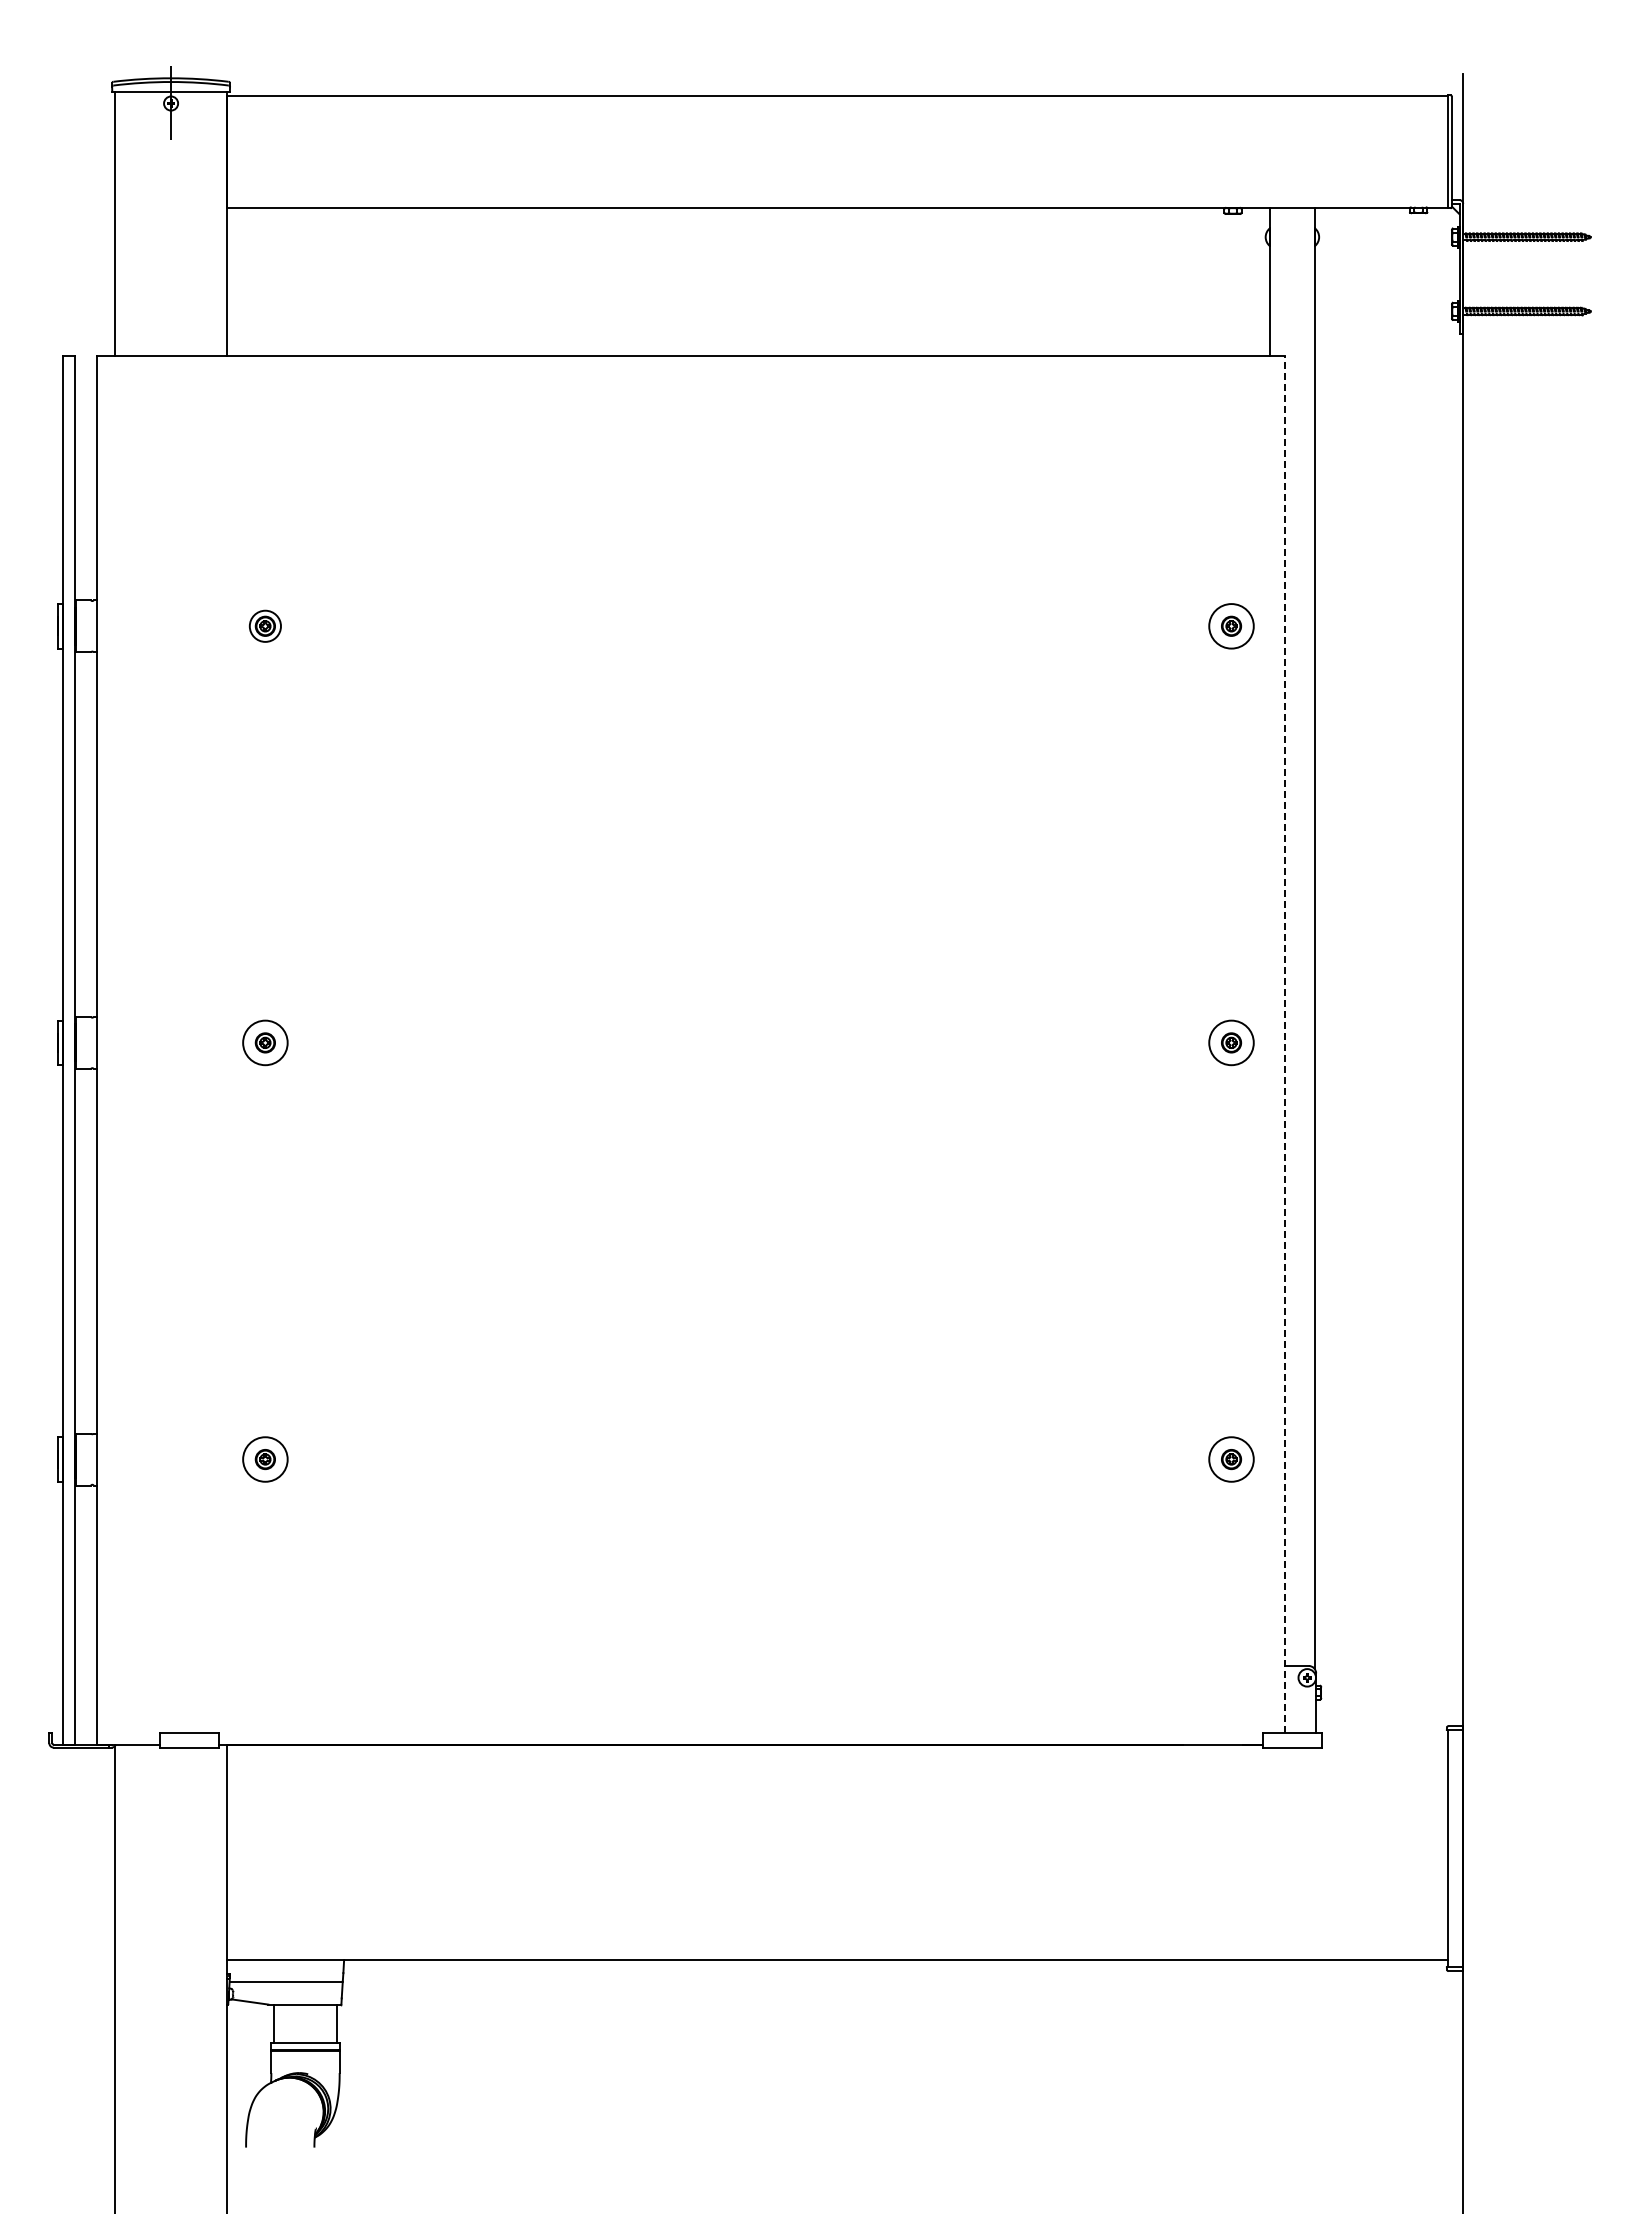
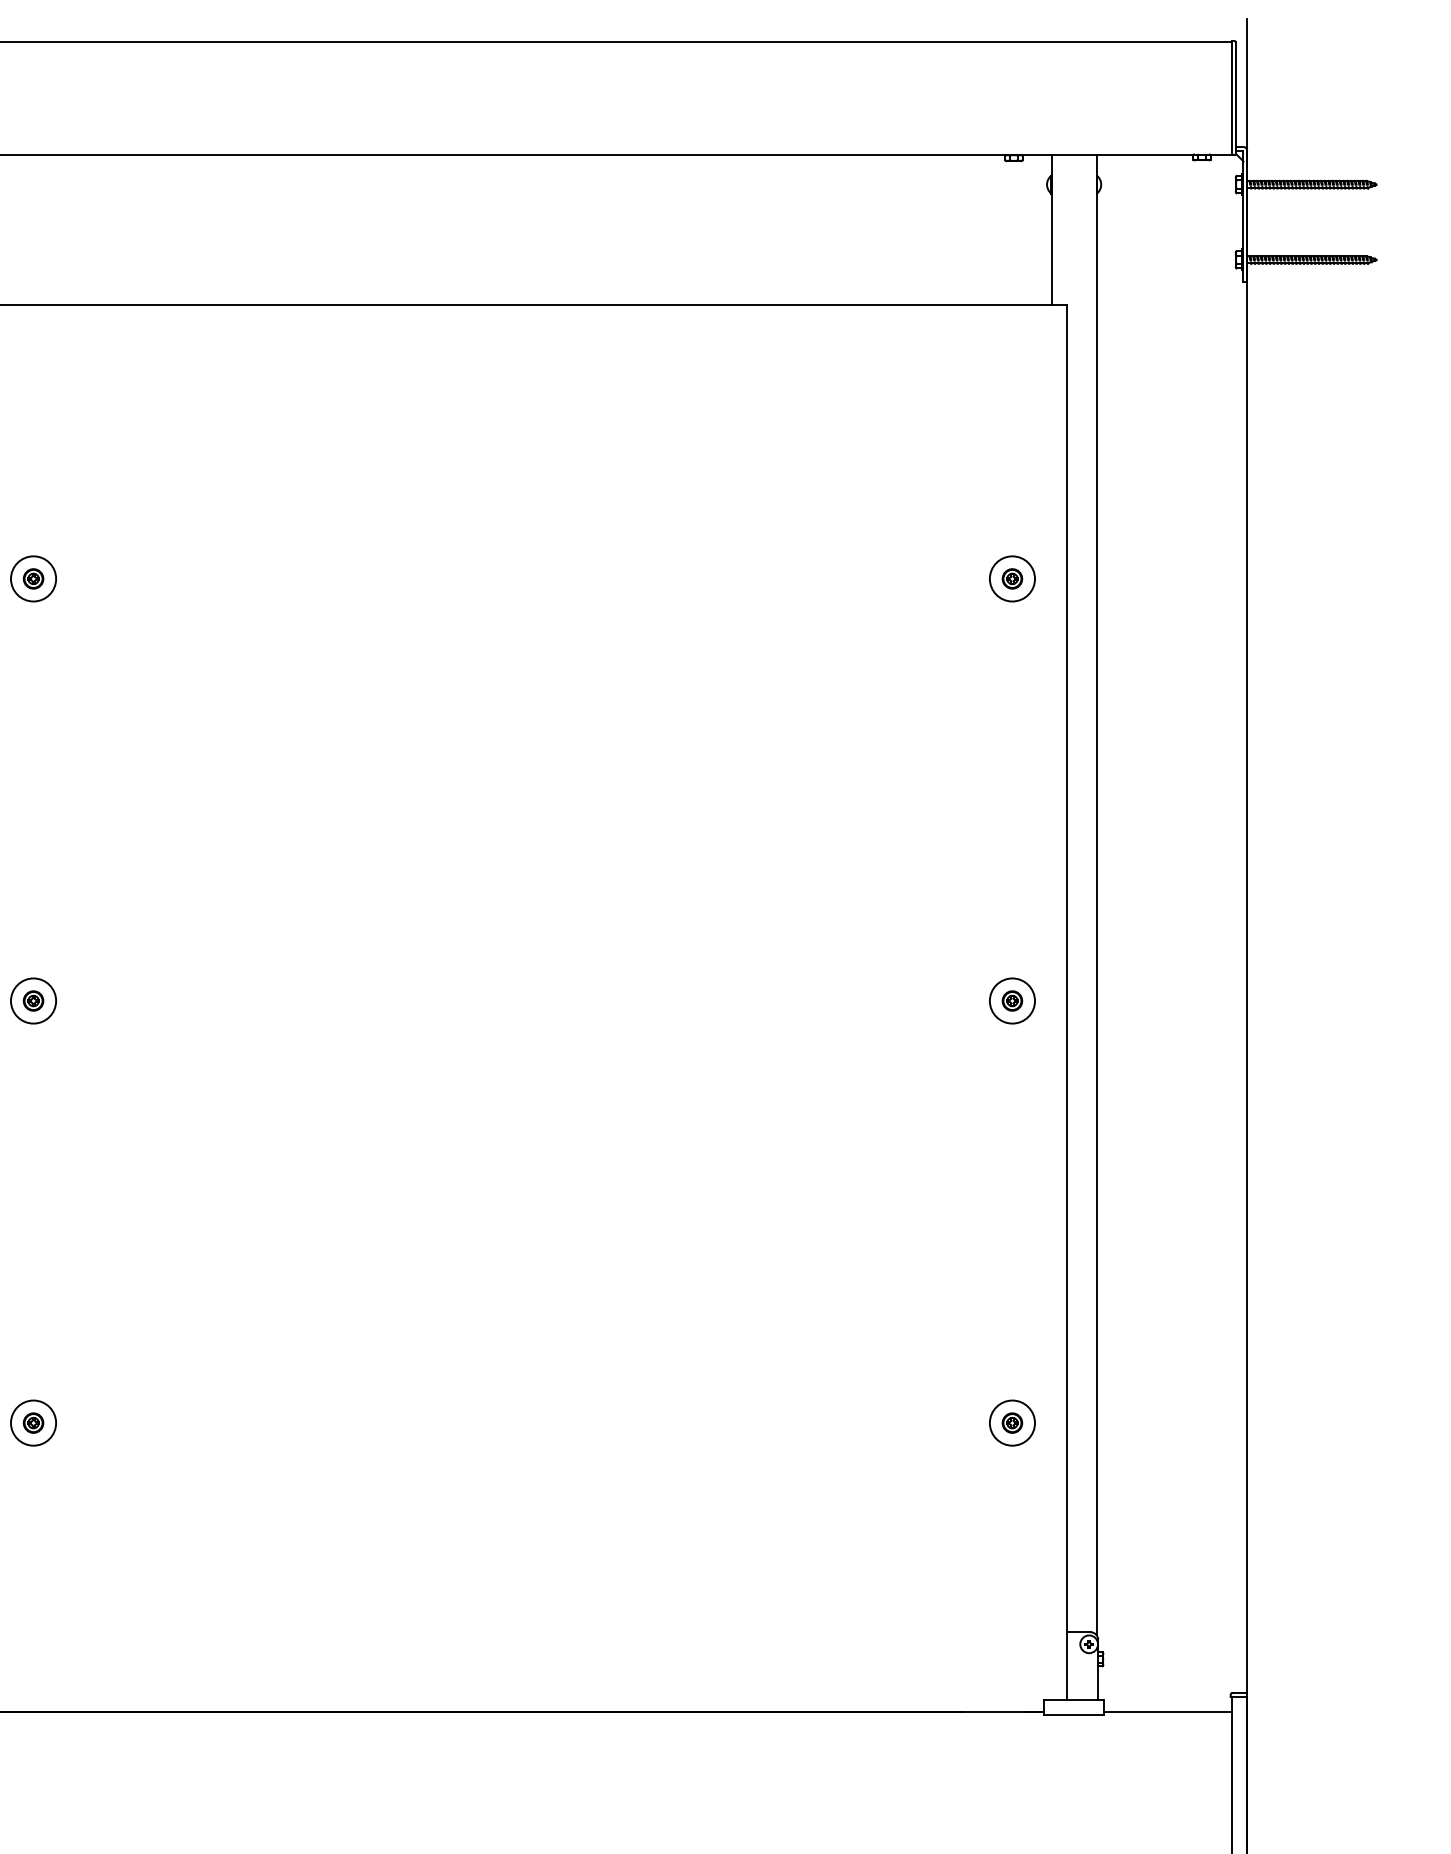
circle: (265, 626) -> (33, 579), size x1.43
line: (1284, 1043) -> (1066, 1001), dashed -> solid
line: (1385, 1744) -> (1168, 1711), added

